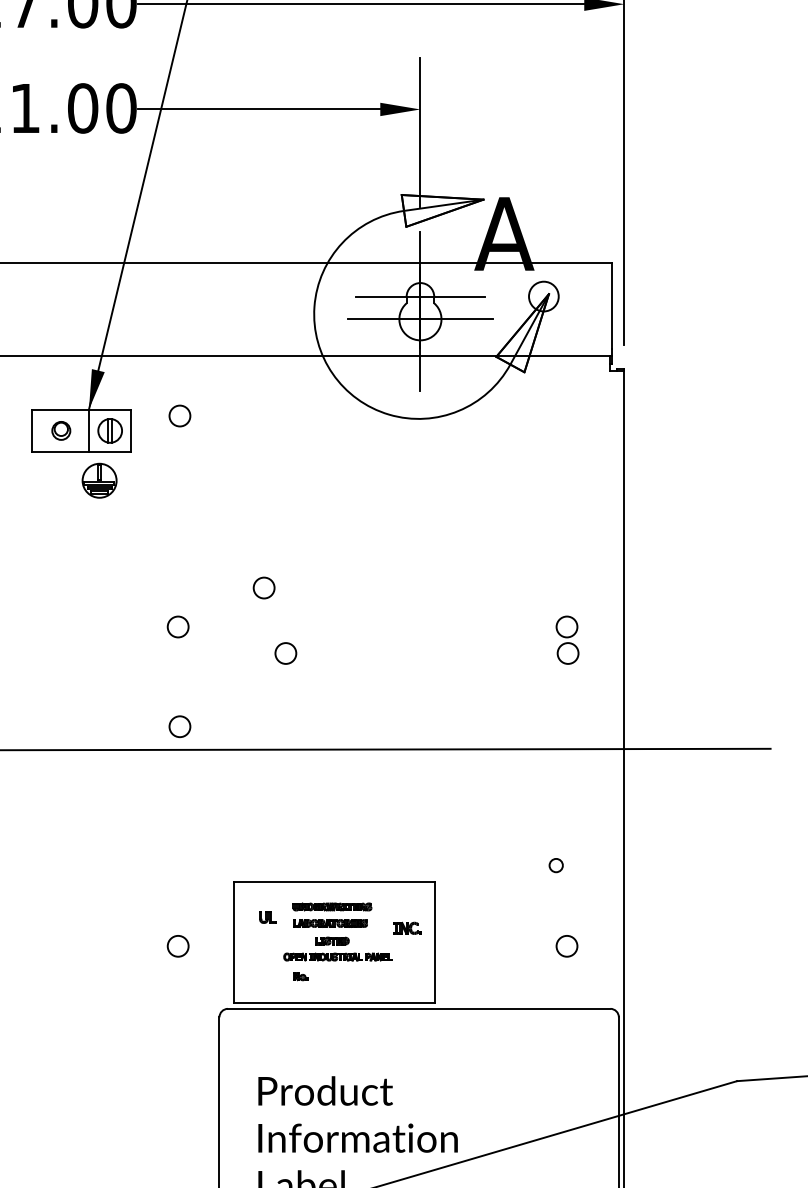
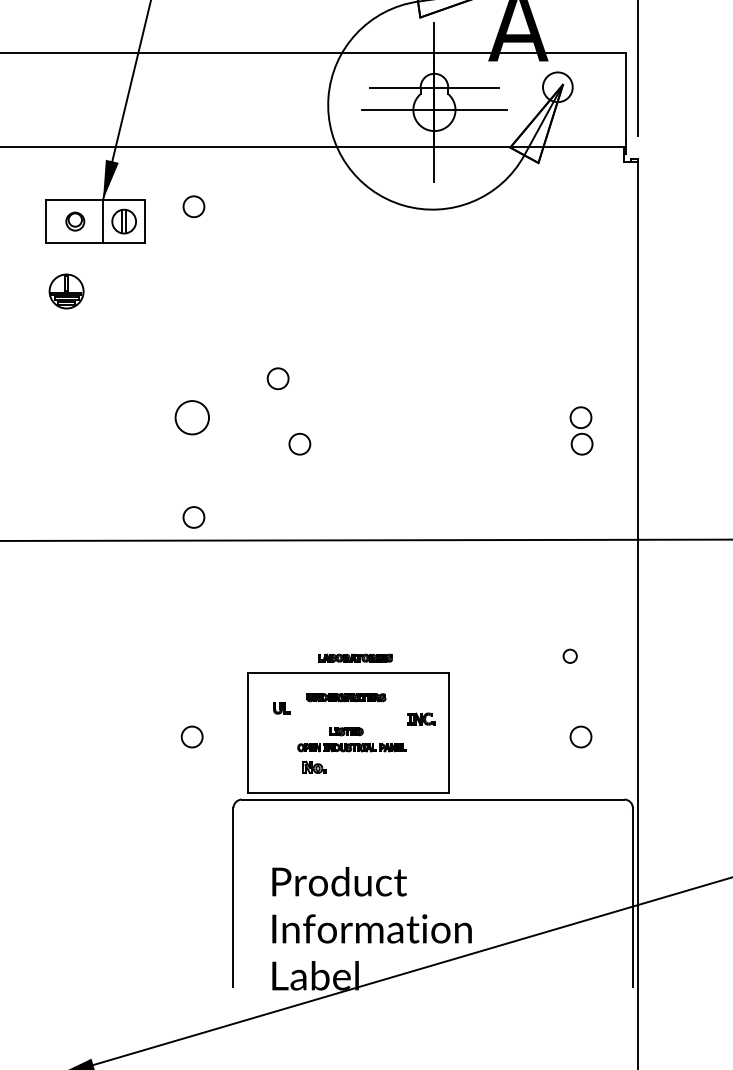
part: (99, 480) -> (66, 291), moved
circle: (177, 626) -> (191, 417), size x1.6
part: (330, 923) -> (355, 658), moved
part: (300, 976) -> (314, 767), size x1.6

